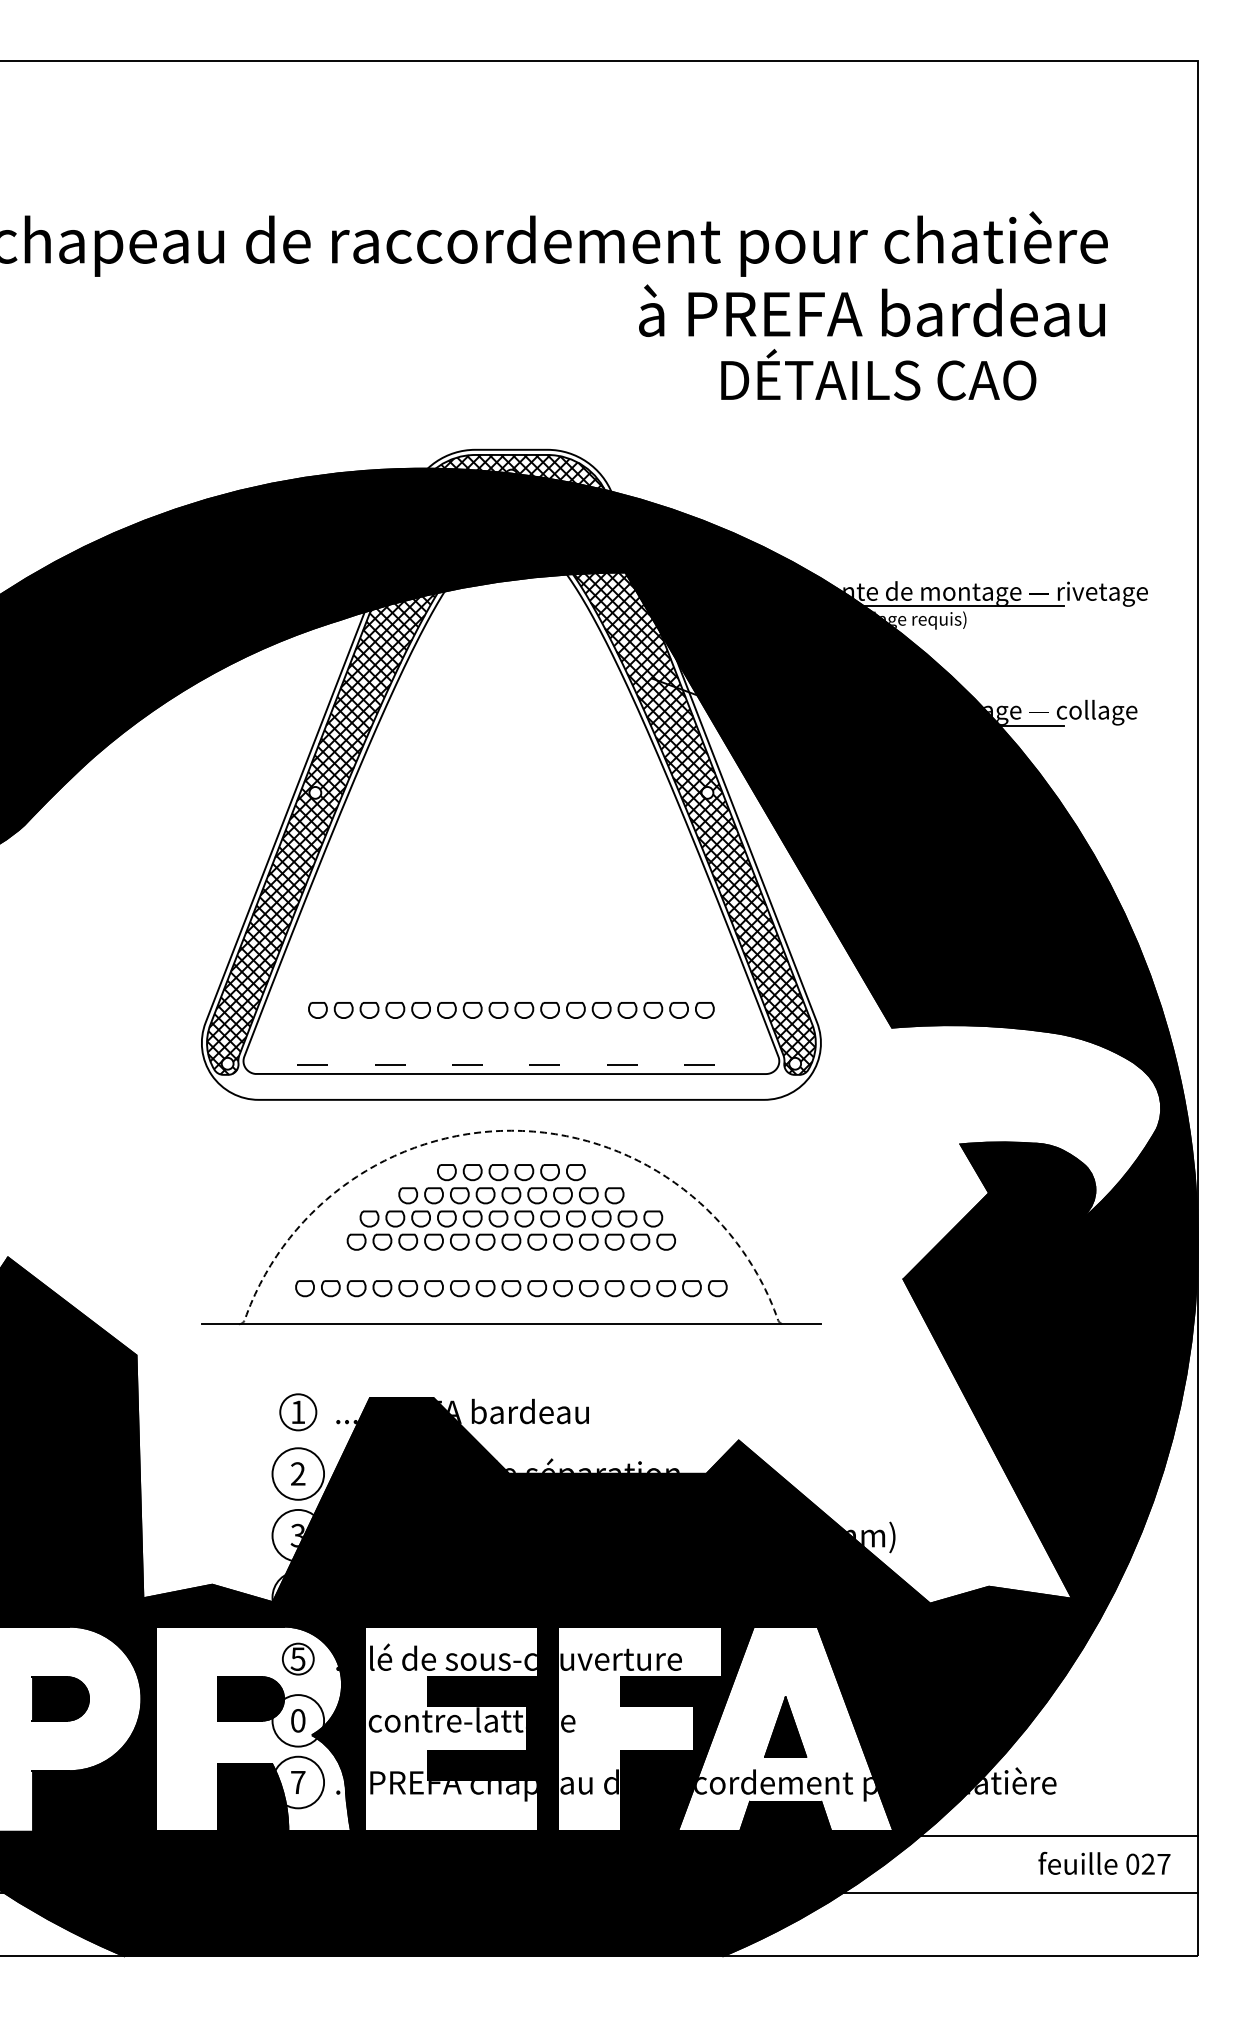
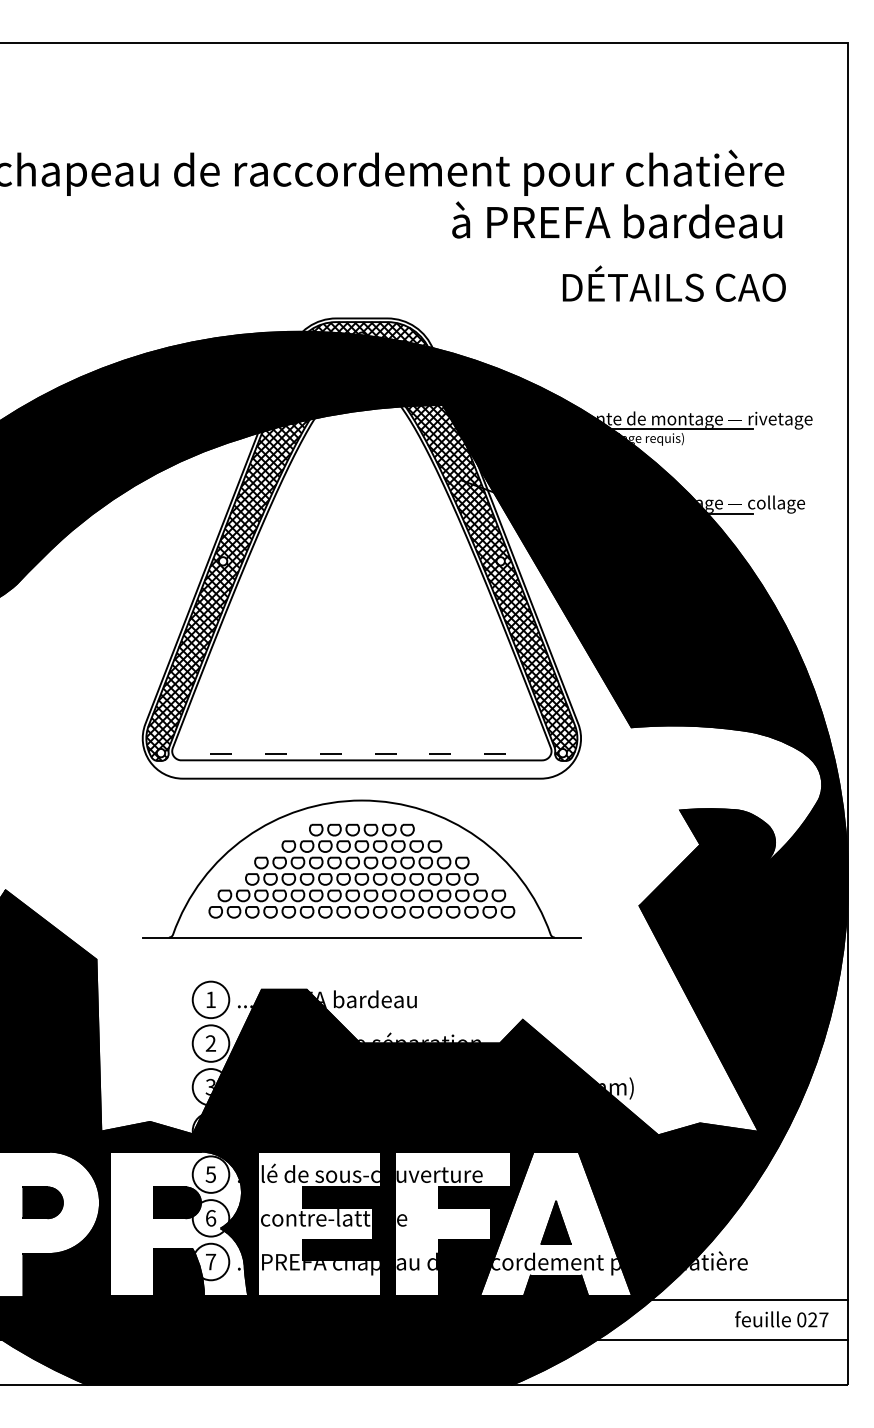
text: (878, 374) -> (674, 283), moved
part: (511, 1010) -> (361, 895), moved
line: (511, 1130) -> (361, 800), dashed -> solid
circle: (298, 1412) -> (211, 1000), size x1.43
circle: (298, 1658) -> (211, 1174), size x1.67
text: (298, 1720) -> (211, 1218), 0 -> 6

